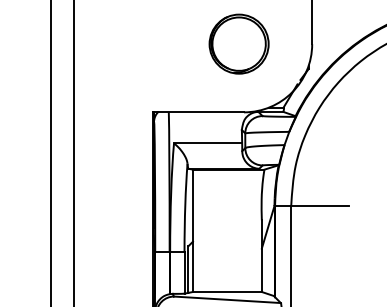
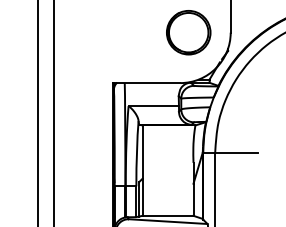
part: (238, 43) -> (188, 32), moved

